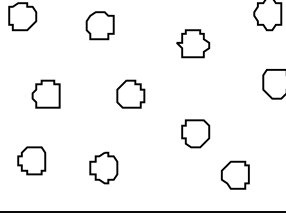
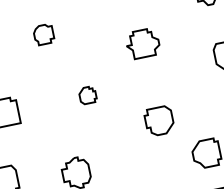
part: (99, 25) -> (43, 34), size x0.7
part: (193, 43) -> (143, 43), moved
part: (130, 93) -> (87, 94), size x0.6

